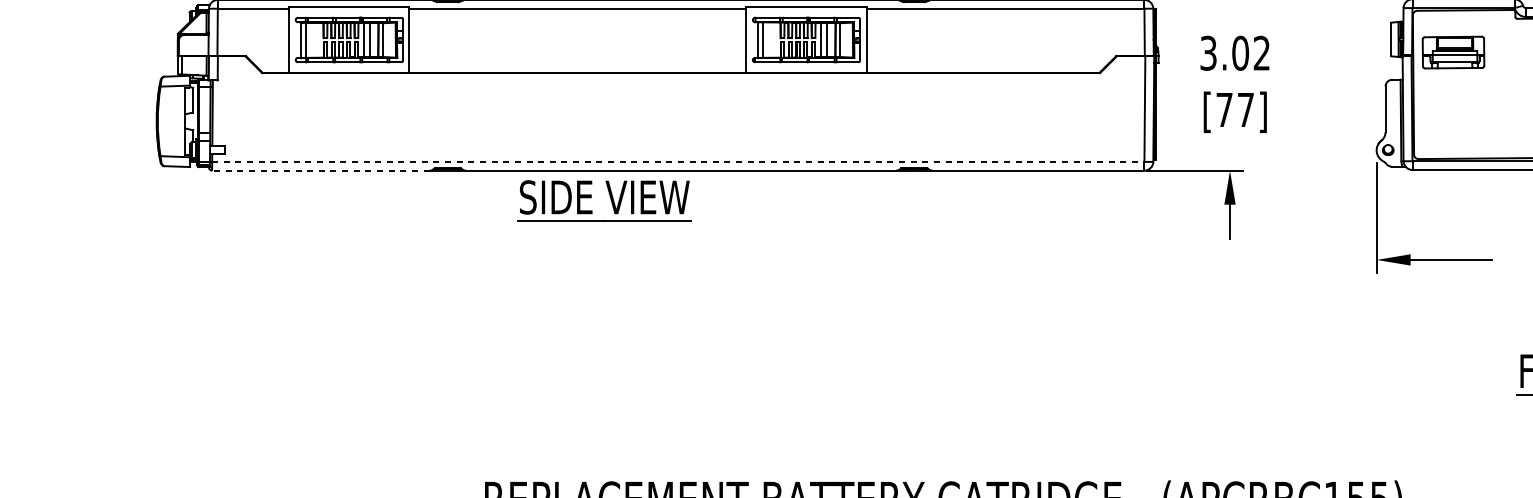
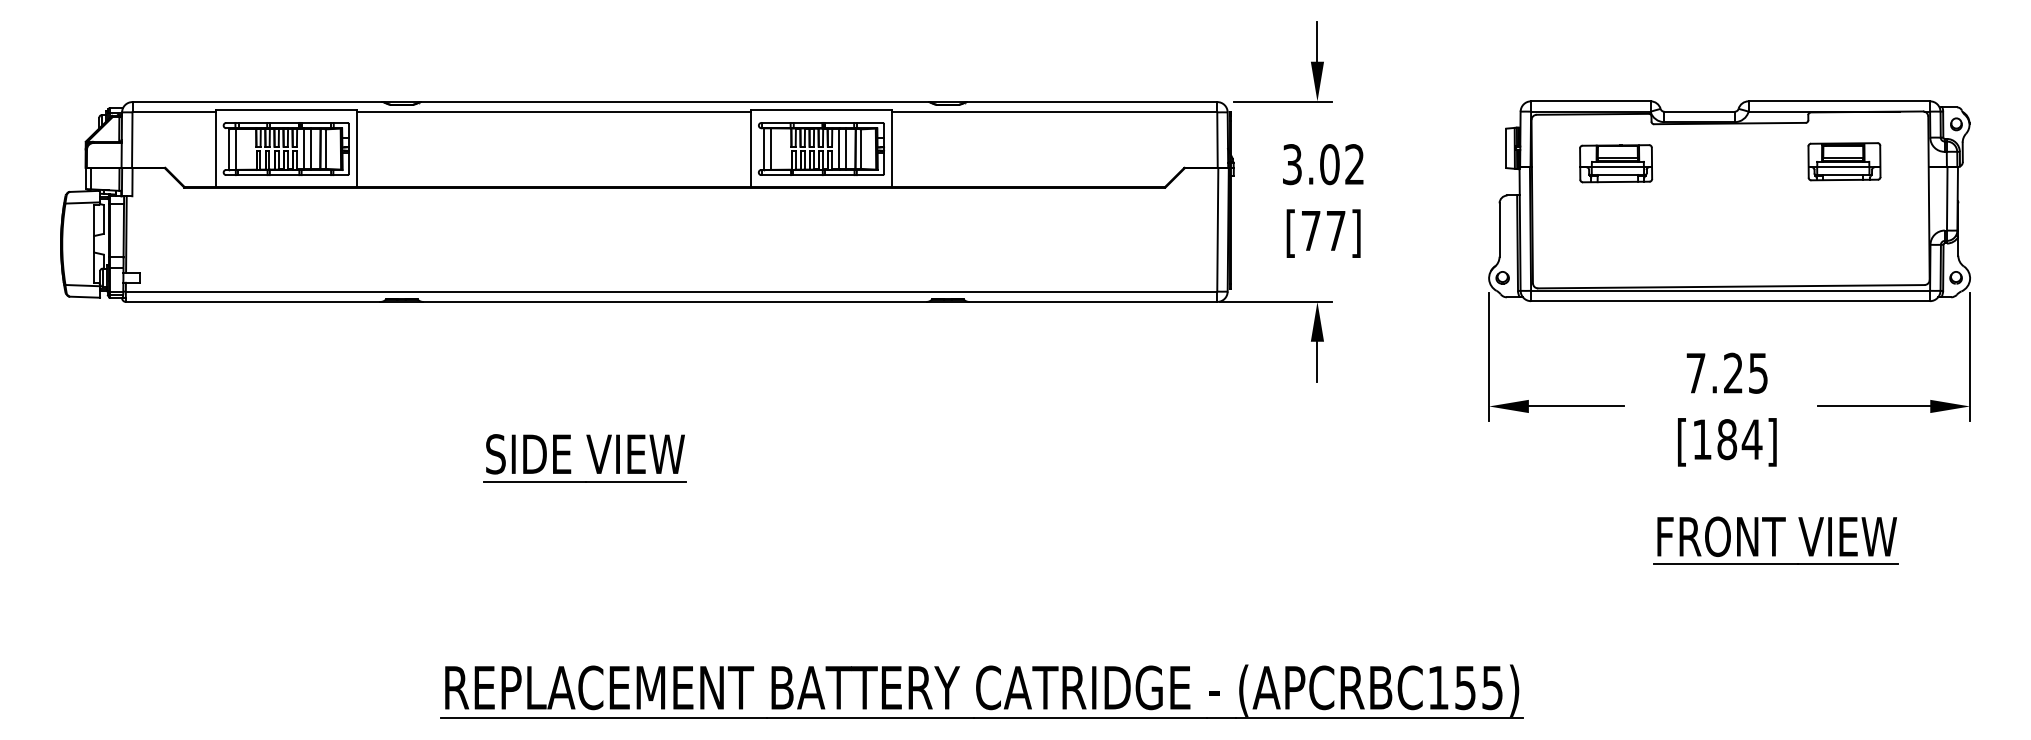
part: (1453, 52) -> (1616, 163), moved
line: (678, 161) -> (671, 291), dashed -> solid
line: (320, 170) -> (252, 301), dashed -> solid
part: (610, 201) -> (592, 458), moved

